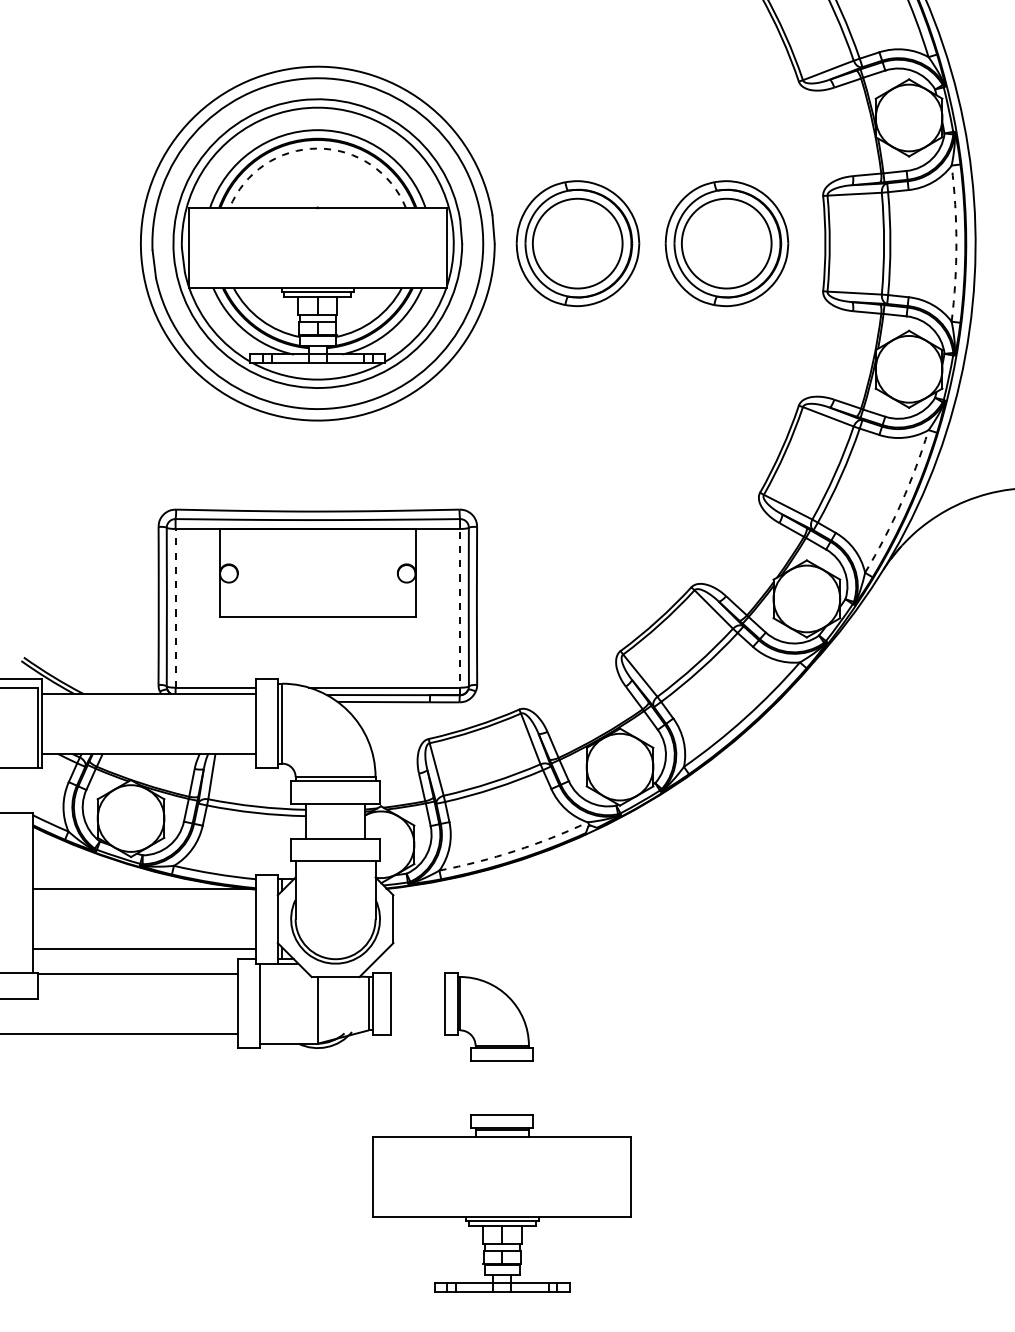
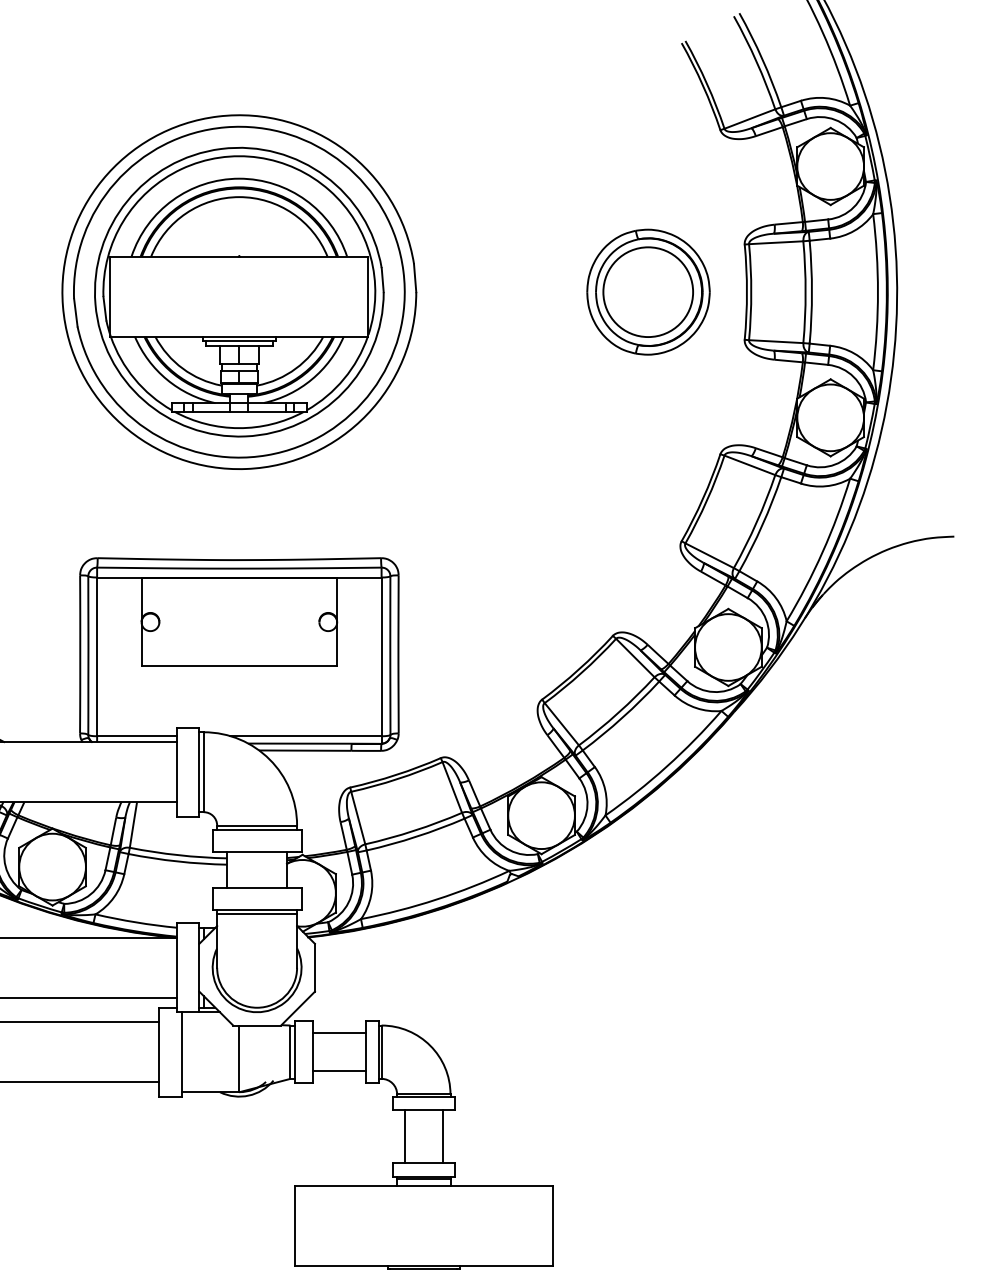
arc: (317, 148) -> (239, 197), dashed -> solid
part: (577, 243) -> (499, 292), removed
arc: (956, 243) -> (878, 292), dashed -> solid
arc: (901, 503) -> (823, 552), dashed -> solid
line: (175, 607) -> (97, 656), dashed -> solid
line: (460, 611) -> (382, 660), dashed -> solid
arc: (515, 851) -> (437, 900), dashed -> solid
line: (335, 865) -> (257, 914), added
line: (417, 984) -> (339, 1033), added
line: (417, 1022) -> (339, 1071), added
line: (483, 1087) -> (405, 1136), added
line: (521, 1087) -> (443, 1136), added

